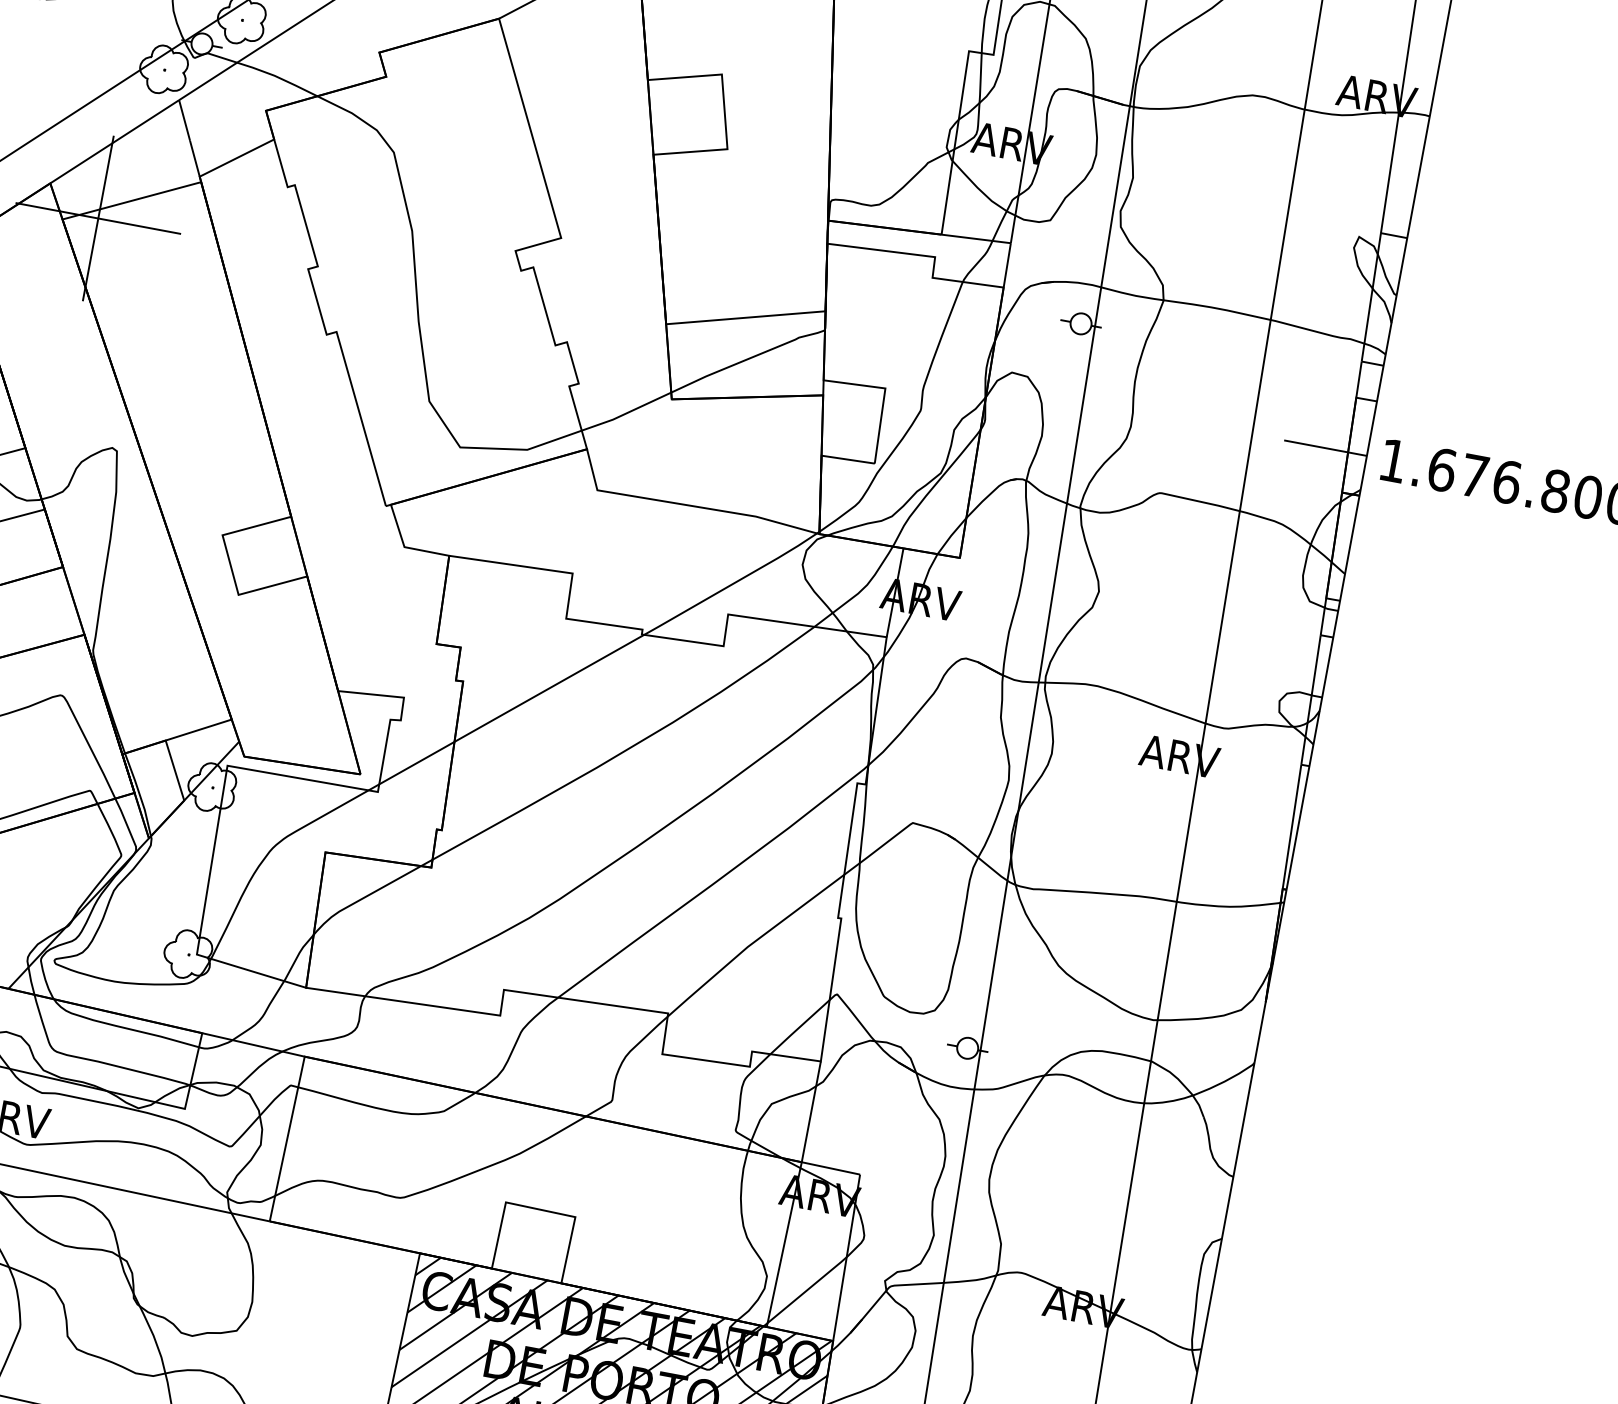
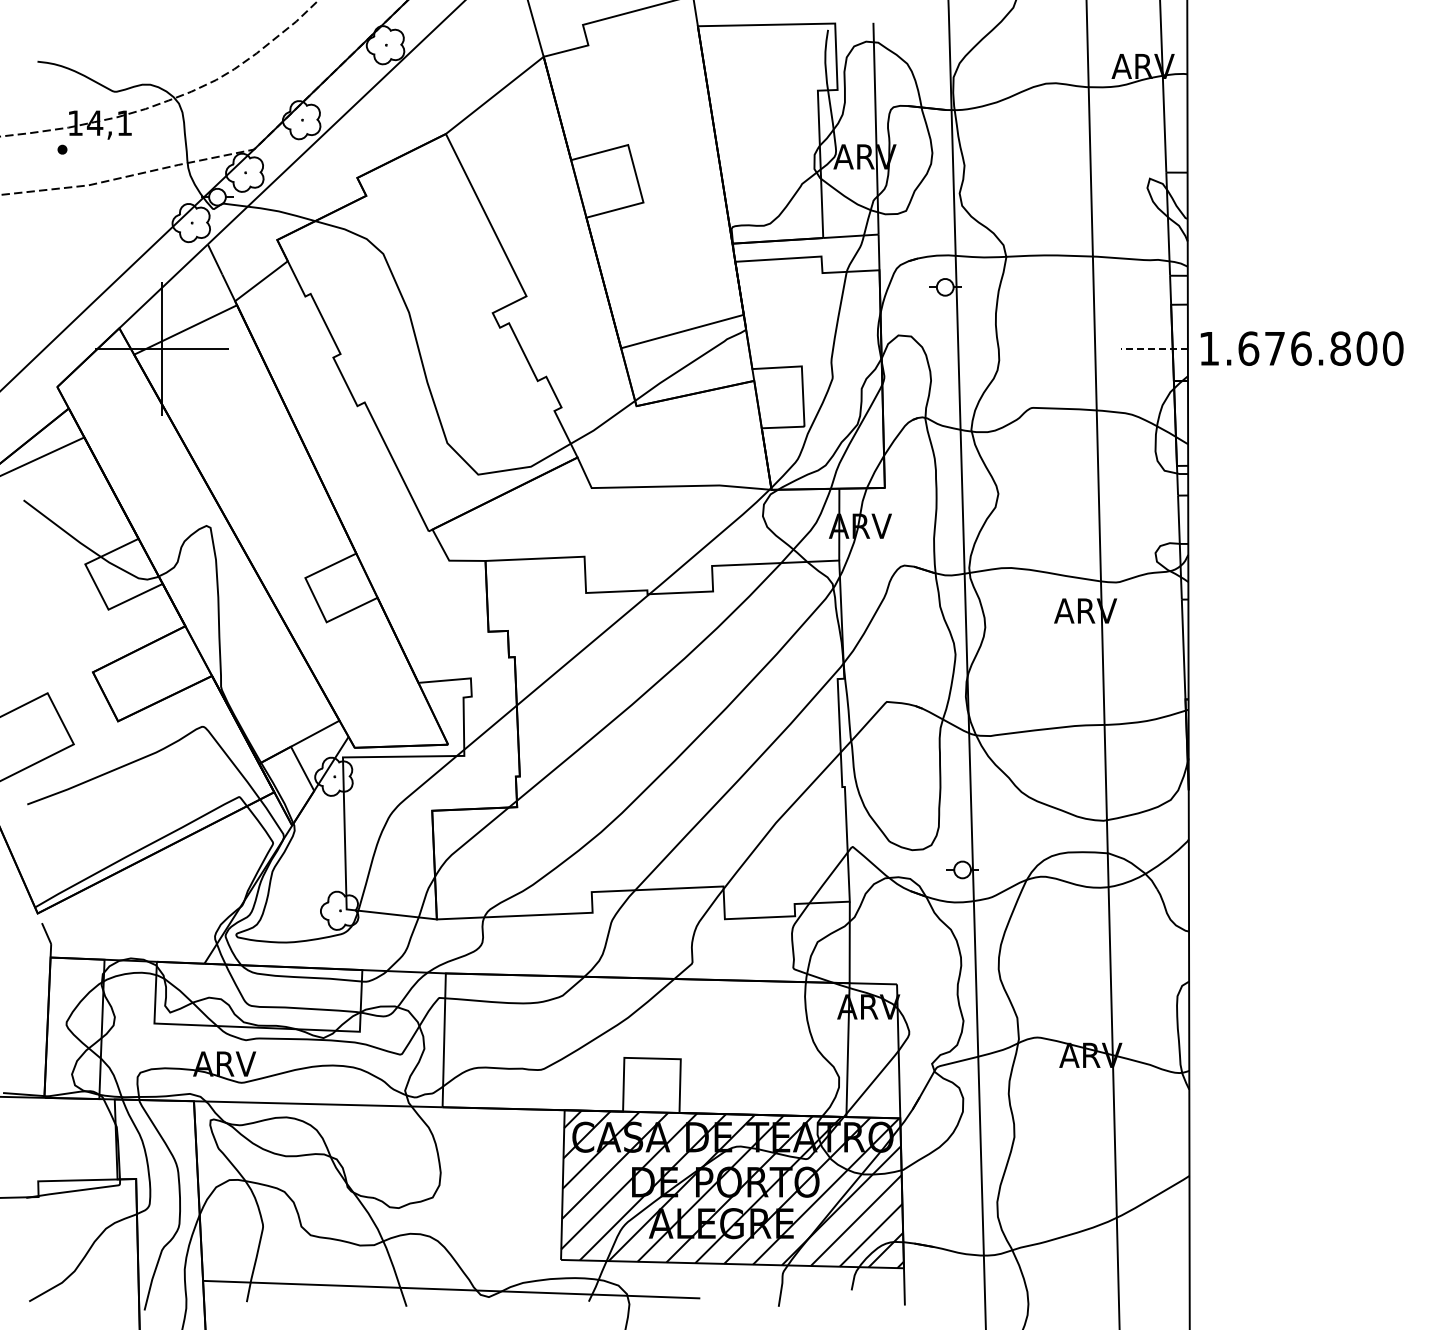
line: (1324, 447) -> (1153, 348), solid -> dashed

